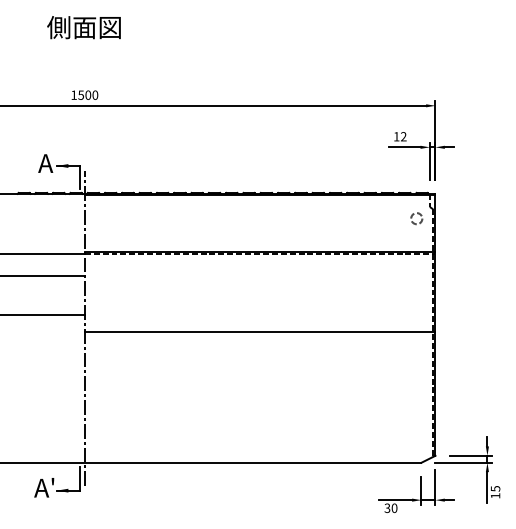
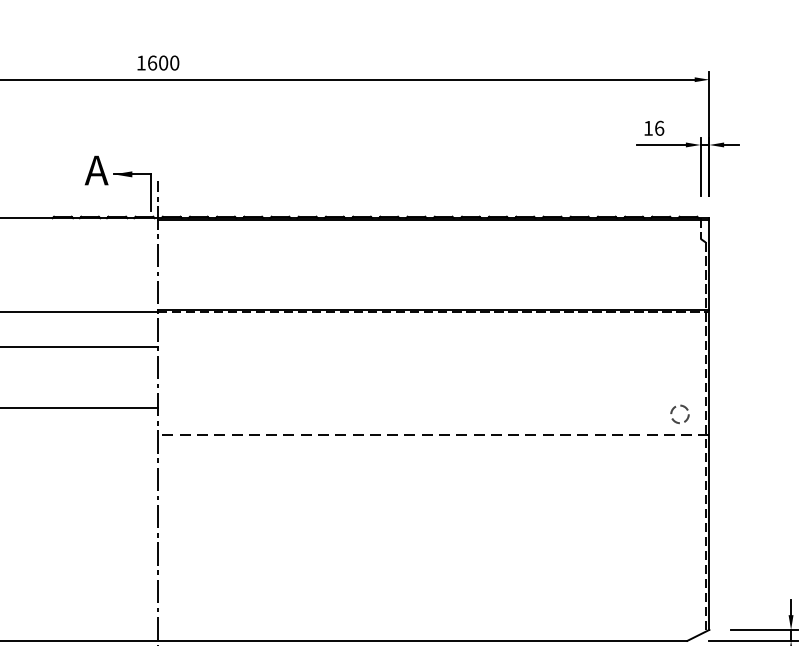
text: (81, 94) -> (152, 61), 1500 -> 1600
text: (403, 136) -> (659, 127), 12 -> 16
circle: (416, 218) -> (679, 414), moved
line: (259, 331) -> (432, 434), solid -> dashed

